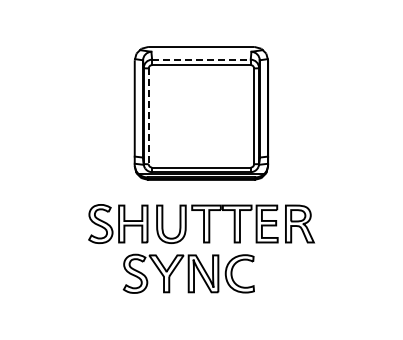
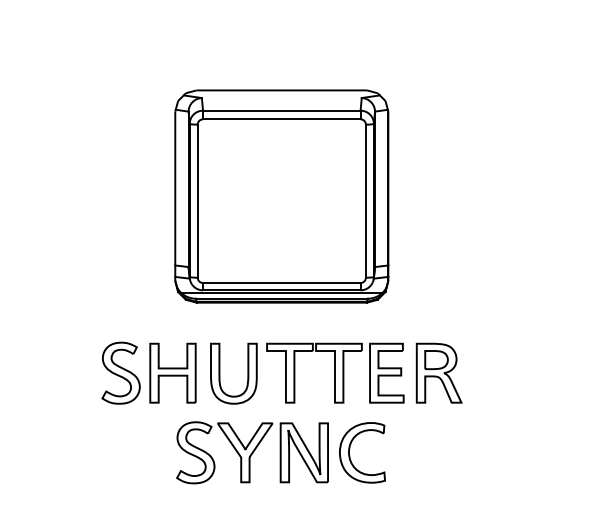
line: (201, 59) -> (281, 110), dashed -> solid
line: (148, 116) -> (197, 201), dashed -> solid
part: (188, 273) -> (280, 452), moved

